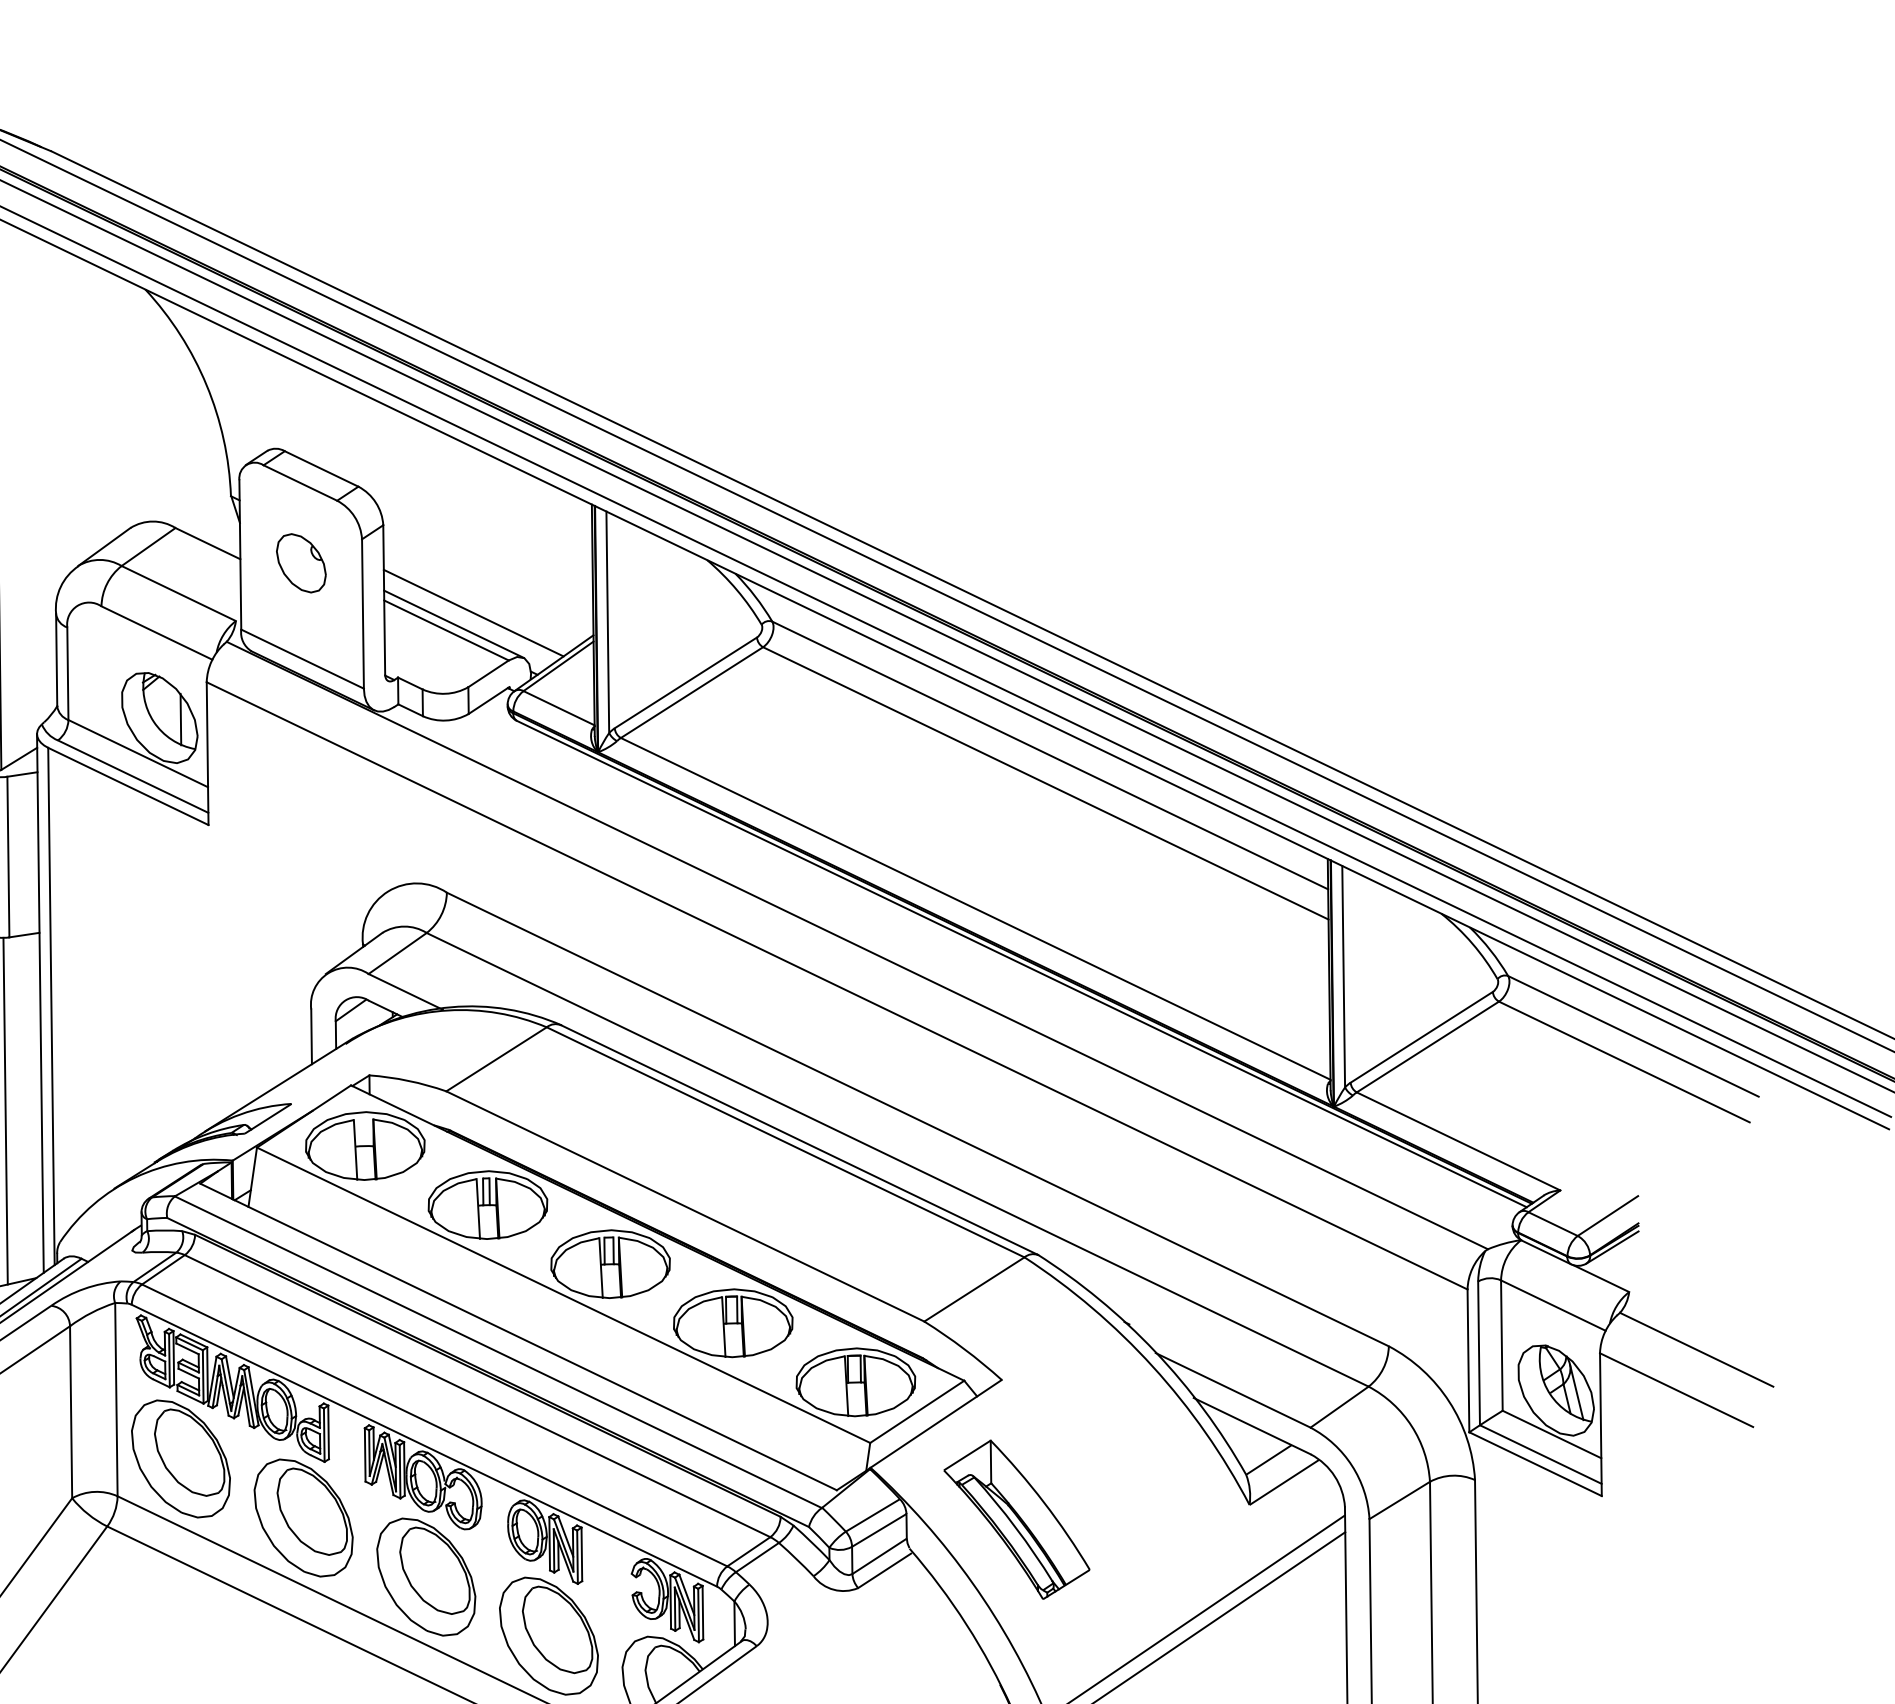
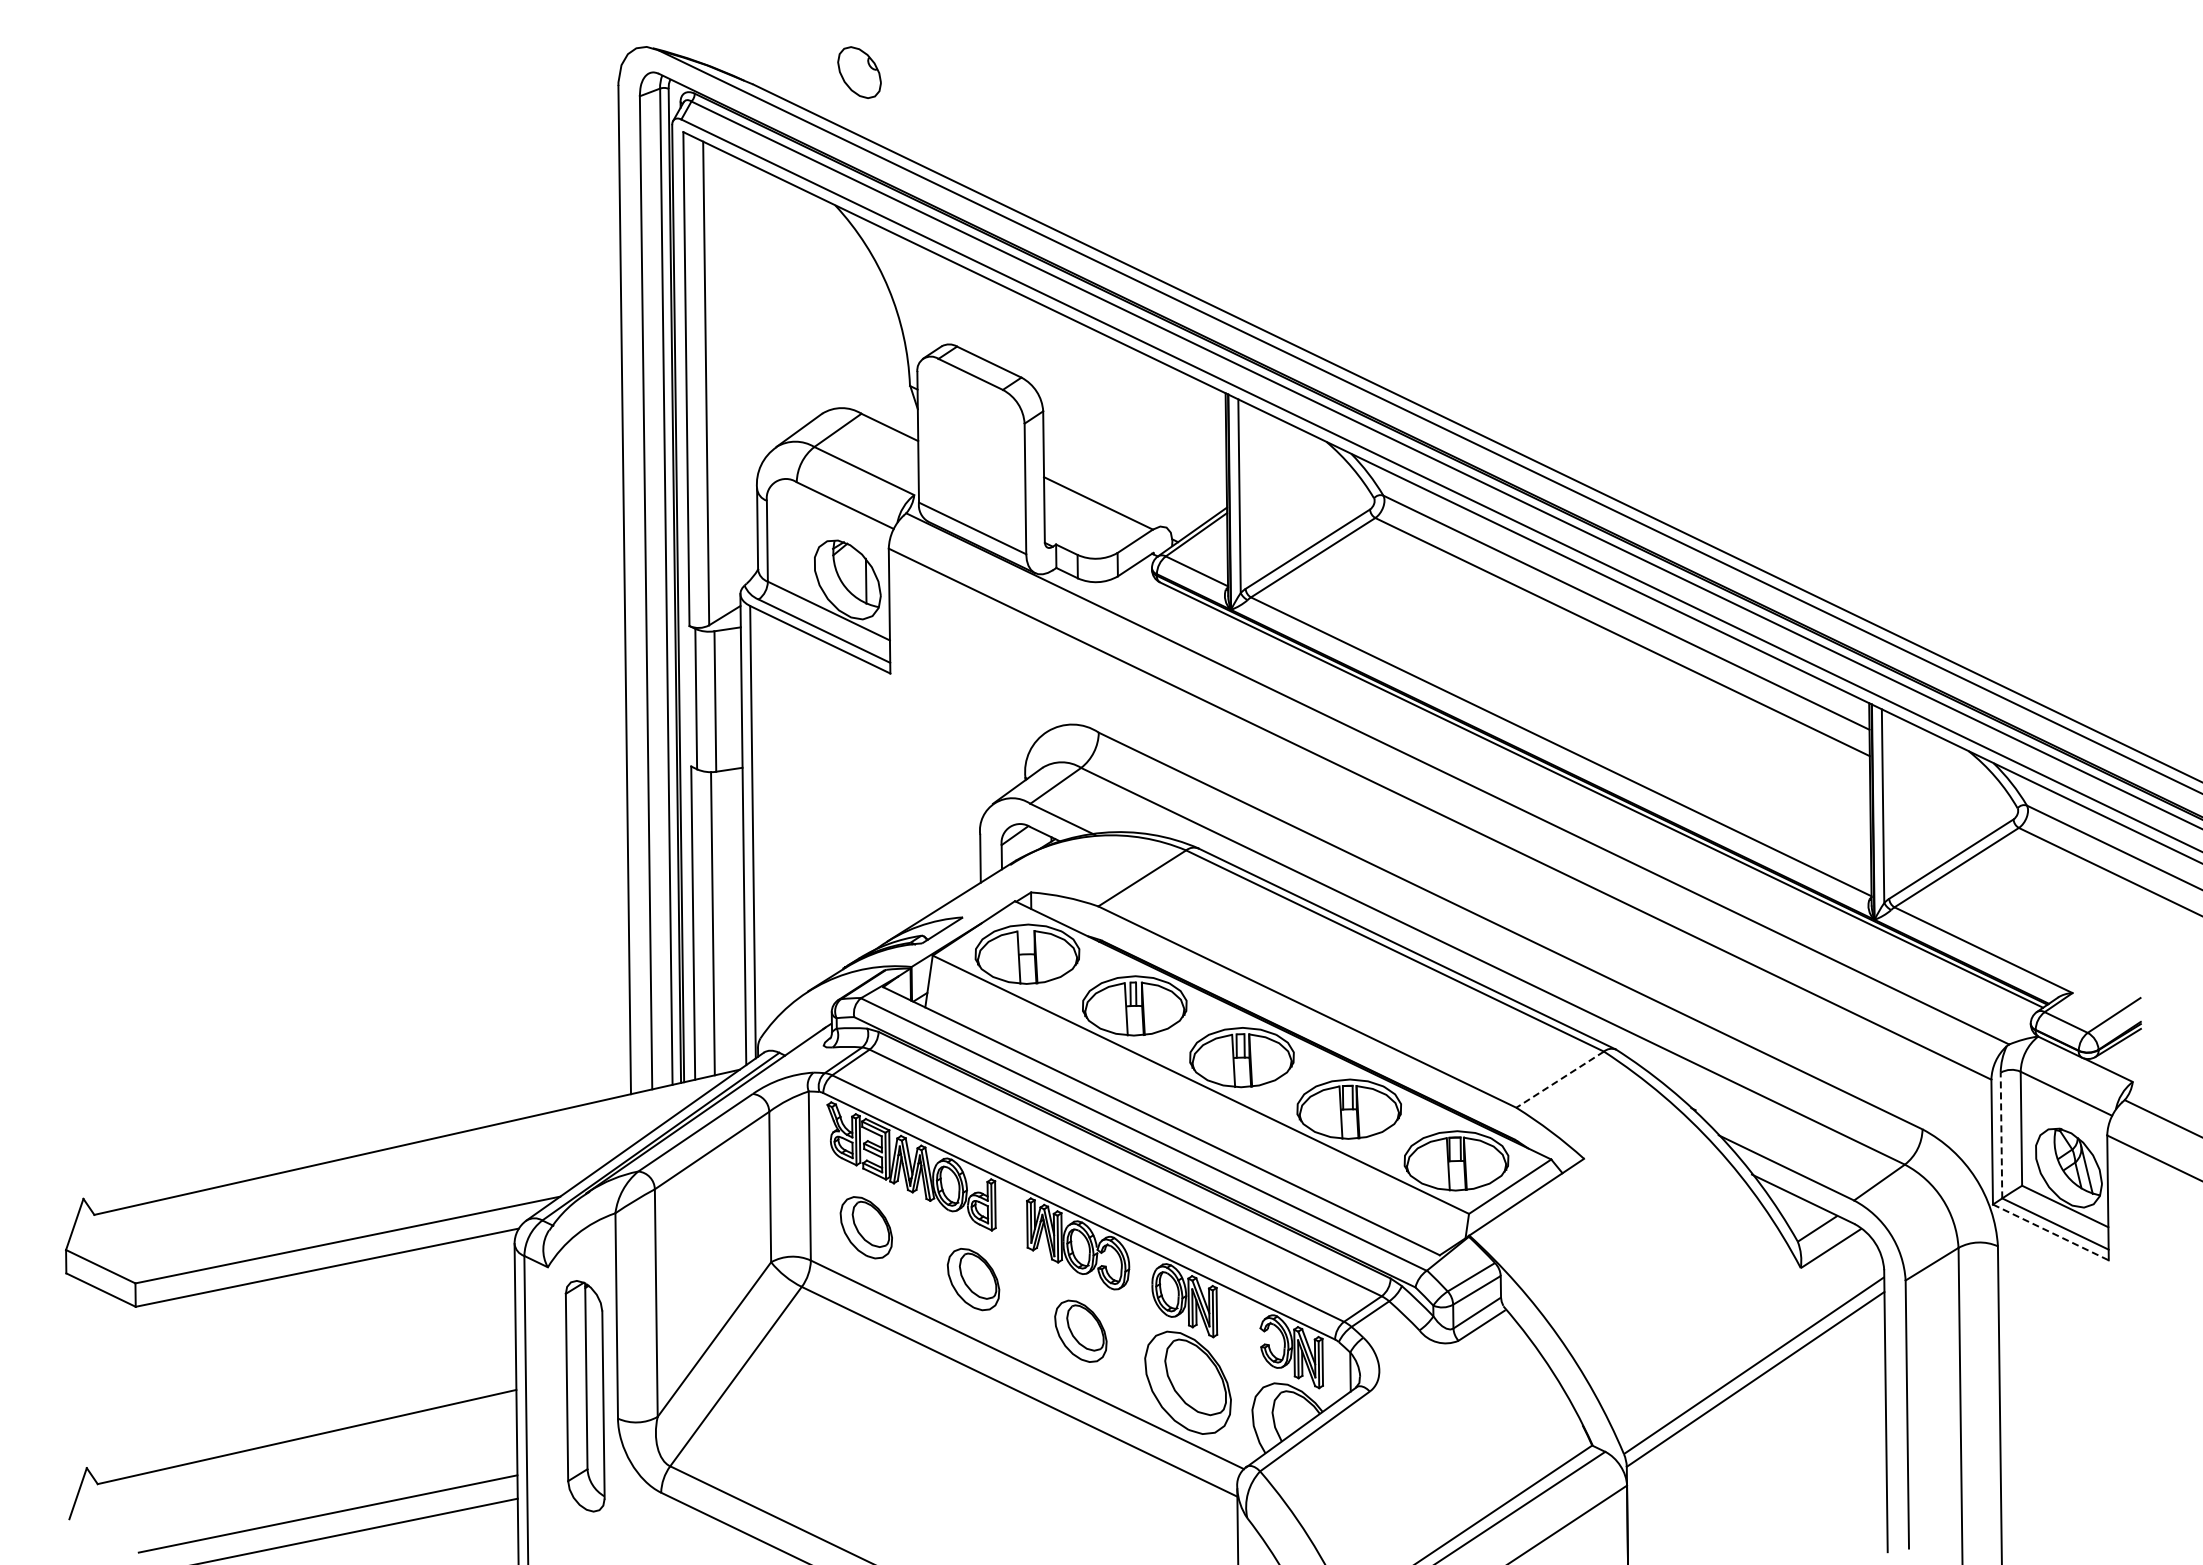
part: (301, 563) -> (859, 72), moved
line: (472, 613) -> (1121, 488), removed
line: (453, 623) -> (1104, 497), removed
line: (973, 1289) -> (1559, 1079), solid -> dashed
line: (1479, 1353) -> (2001, 1135), solid -> dashed
part: (181, 1458) -> (866, 1227), size x0.6
line: (1536, 1464) -> (2051, 1232), solid -> dashed
part: (303, 1517) -> (973, 1279), size x0.6
part: (1017, 1520) -> (1597, 1281), removed
part: (425, 1577) -> (1080, 1331), size x0.6

